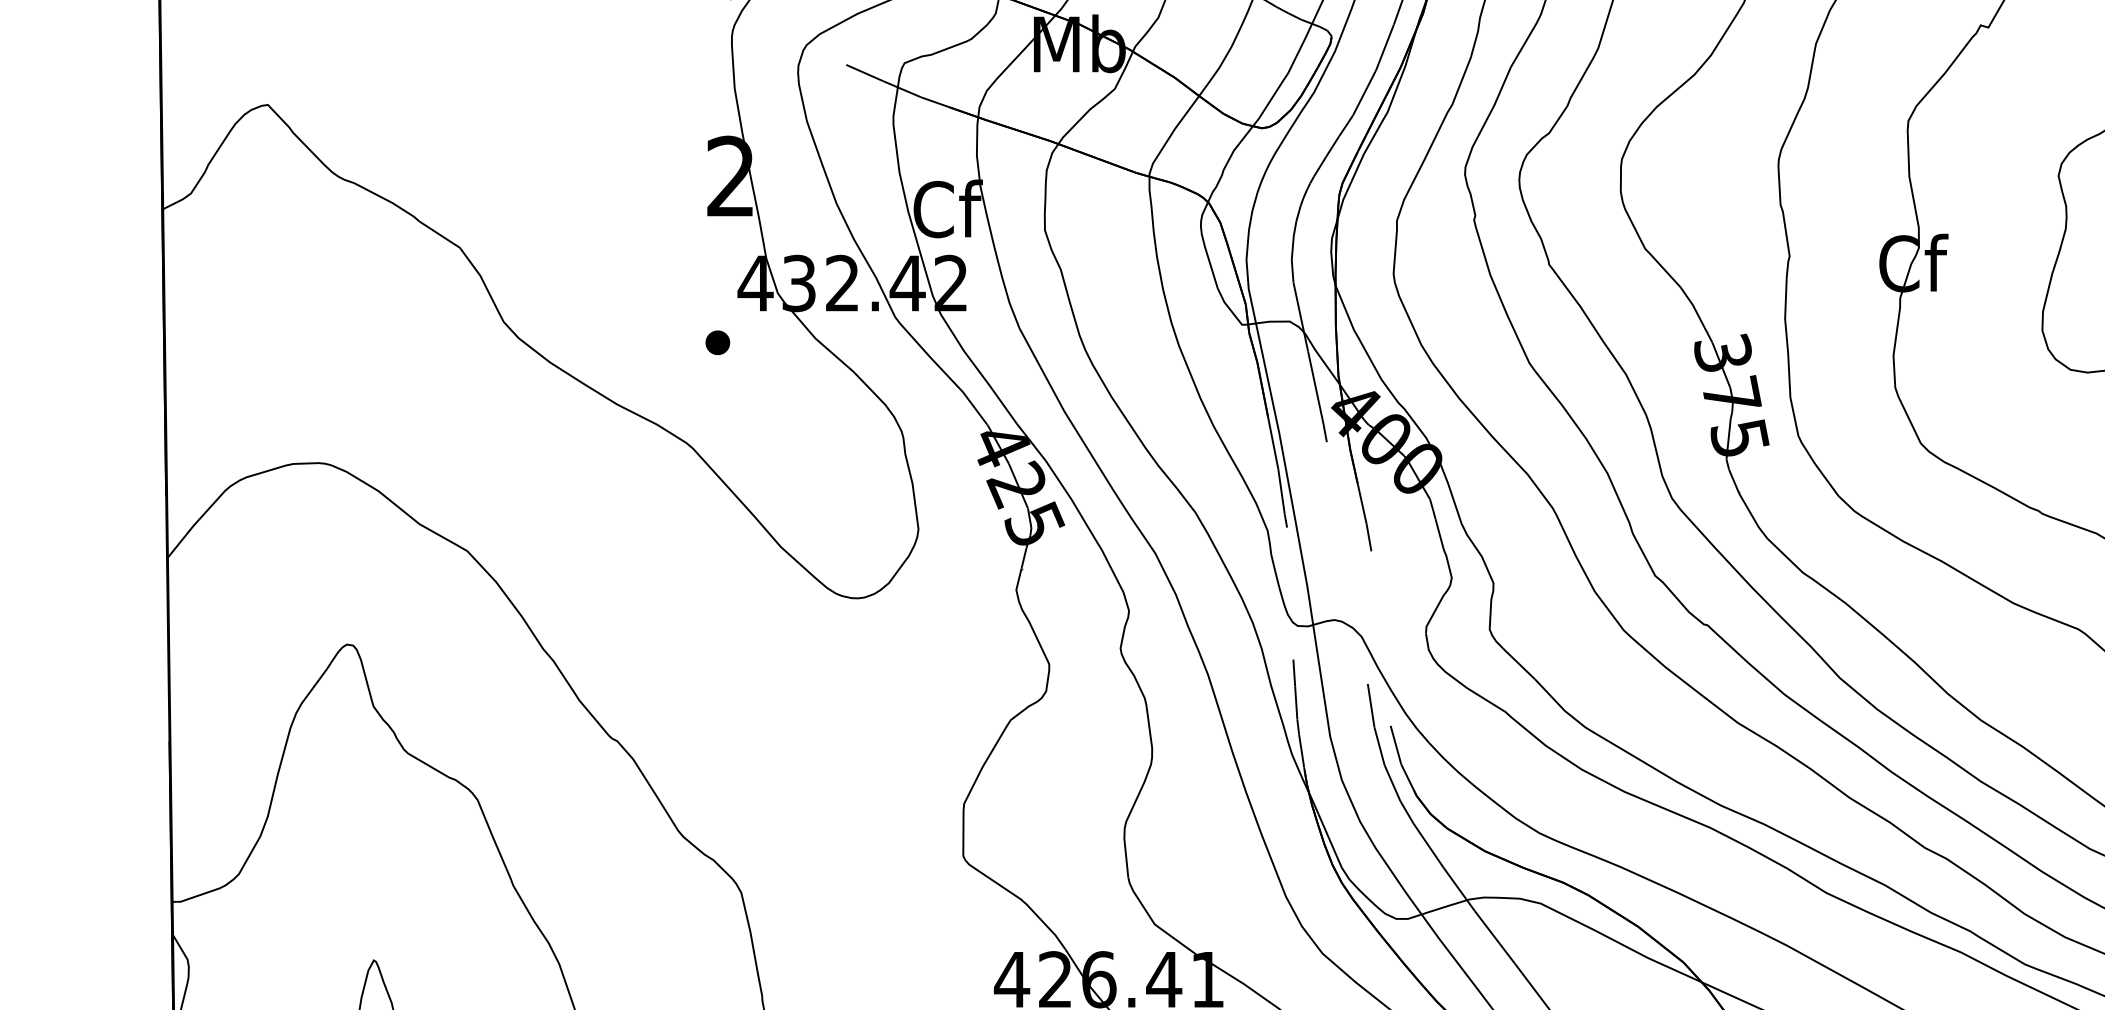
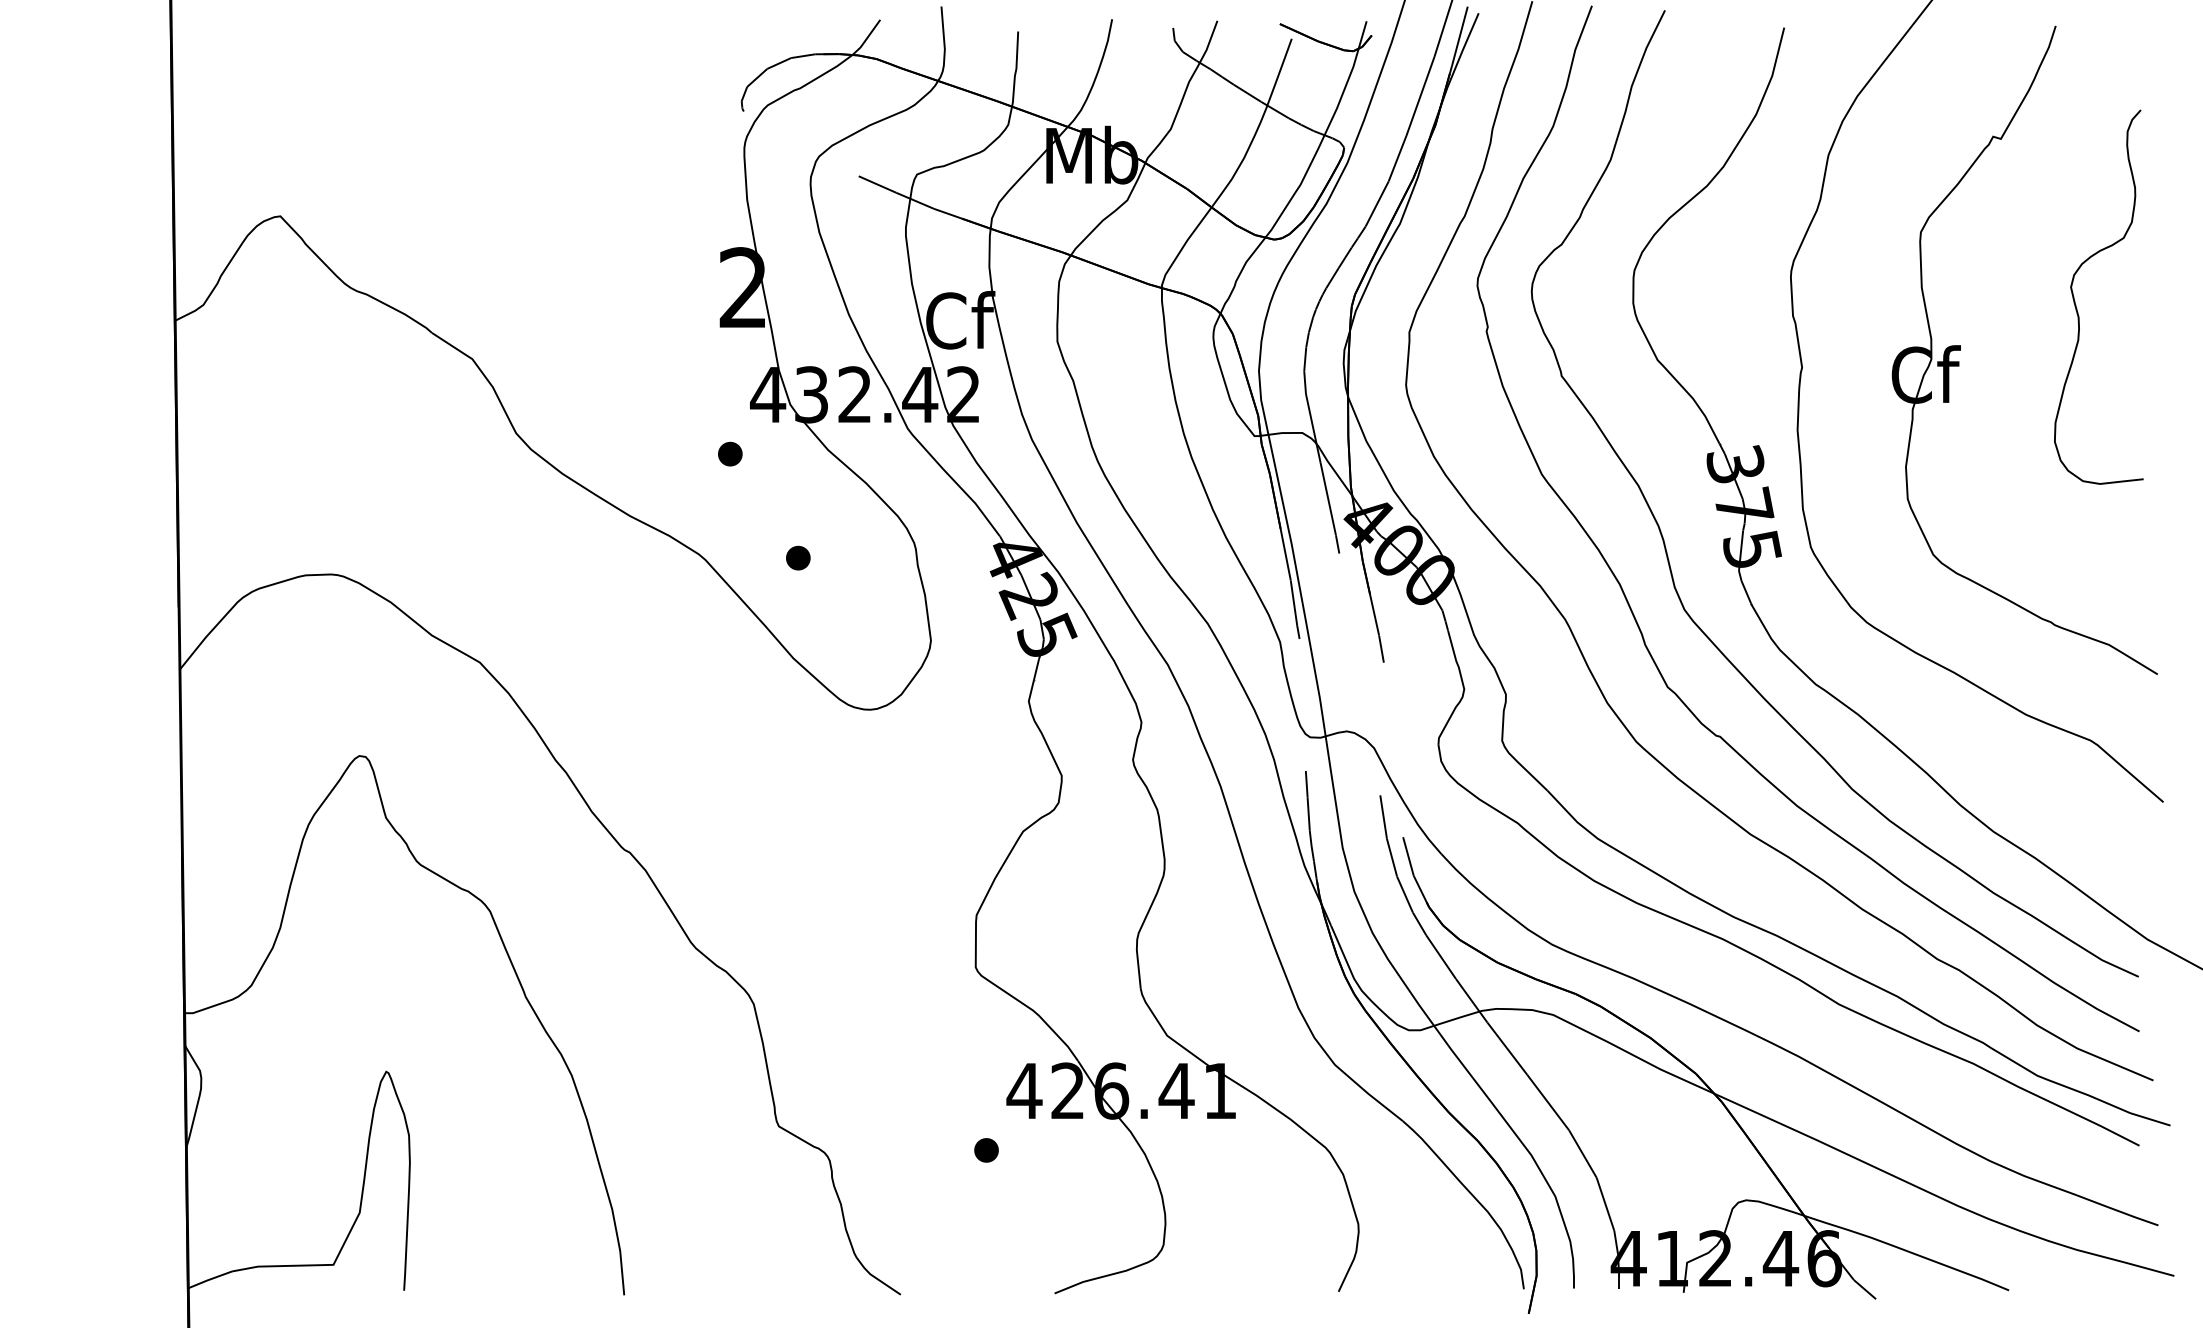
part: (786, 446) -> (798, 557), added

